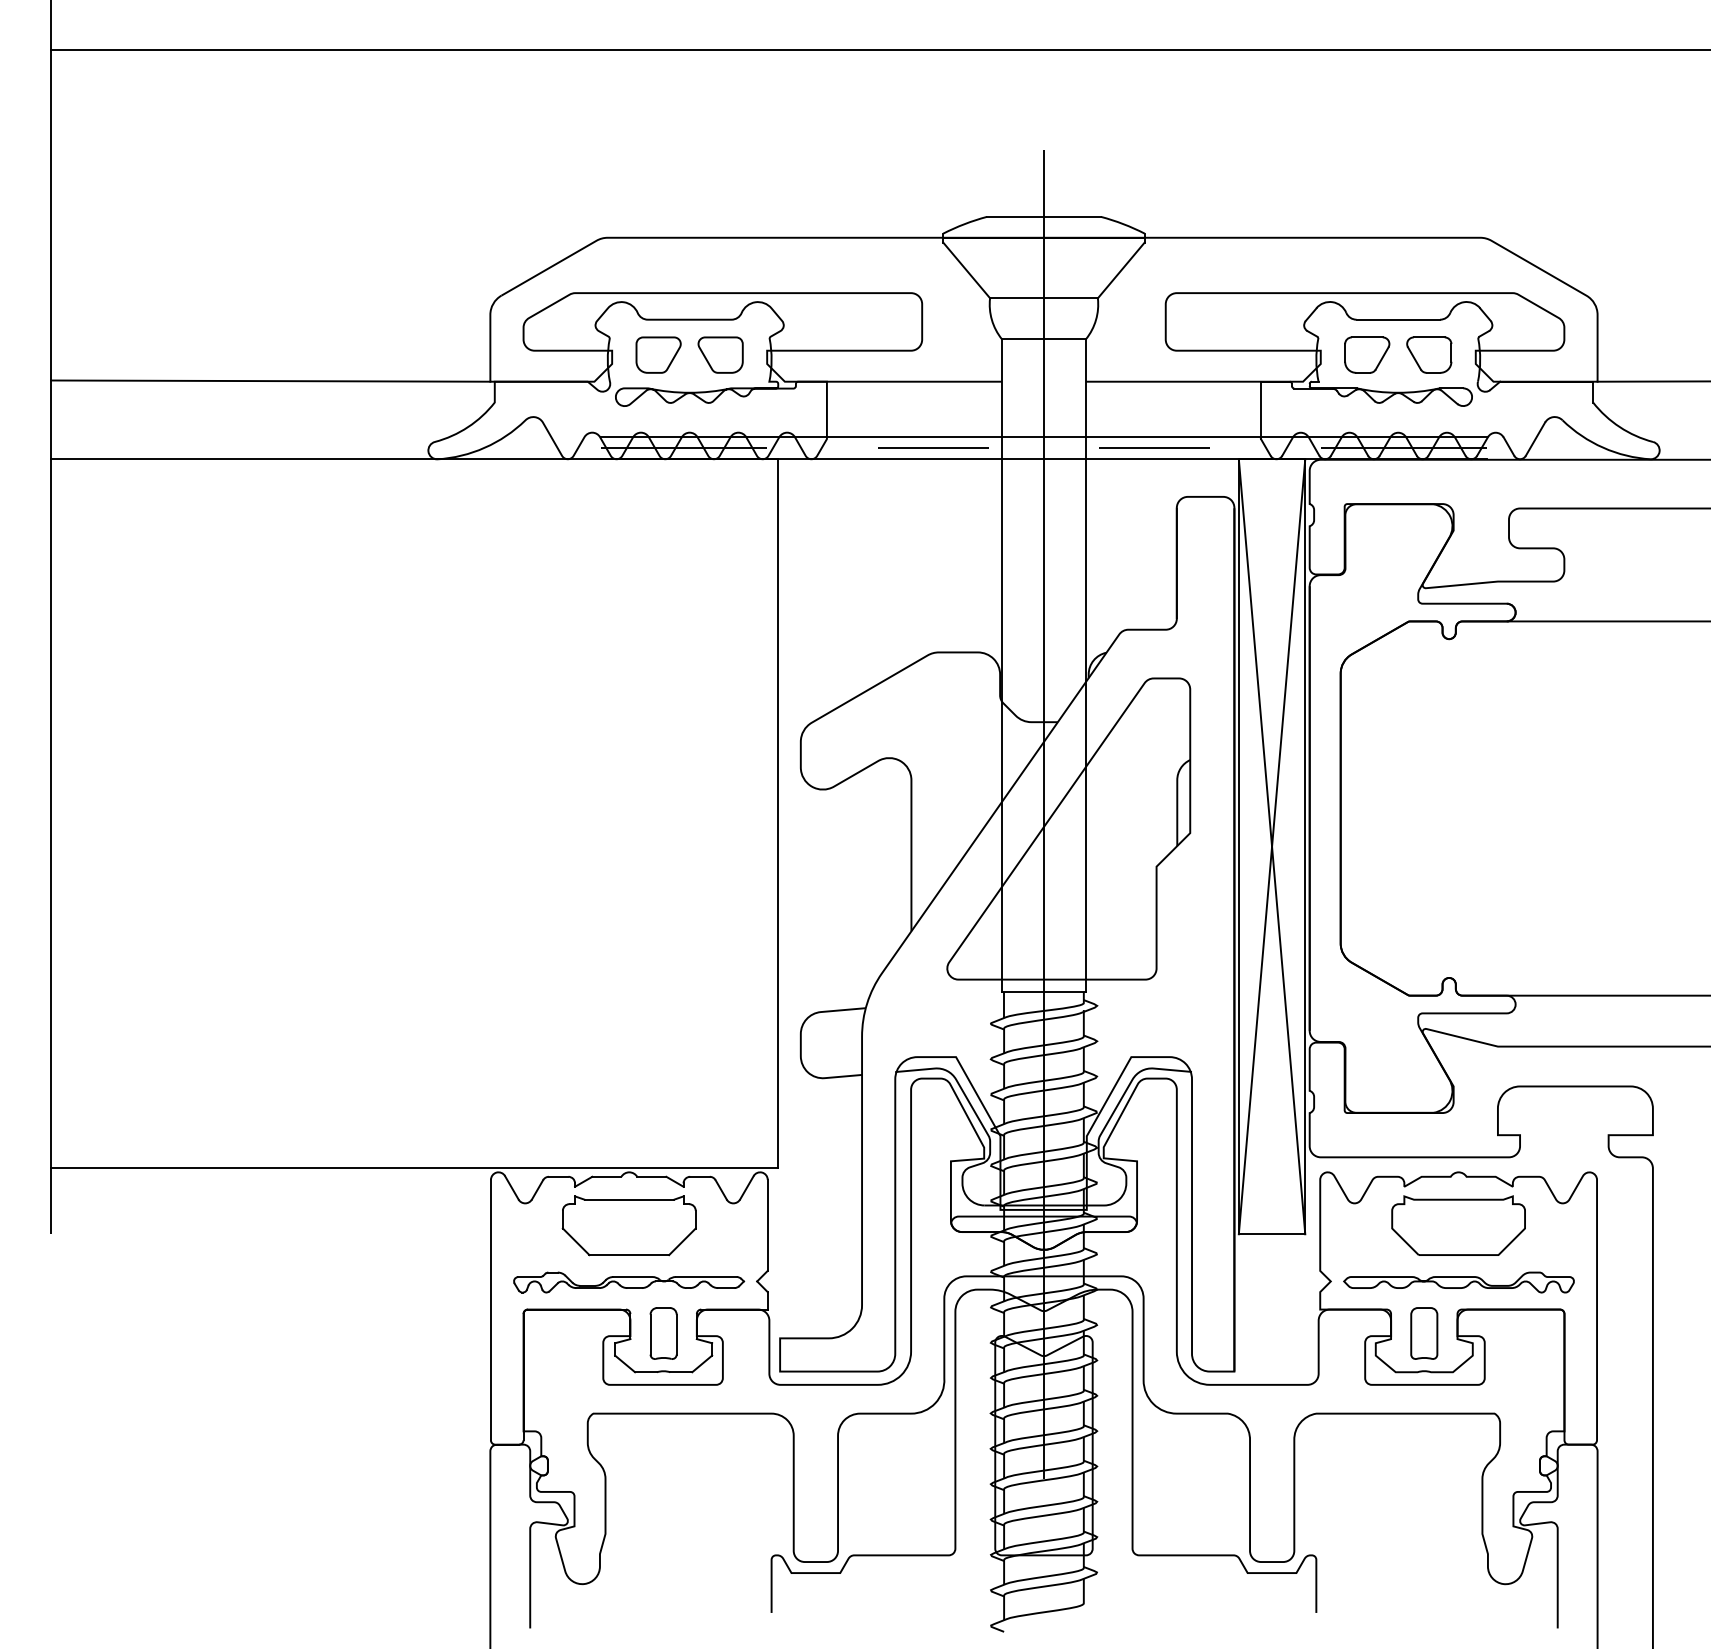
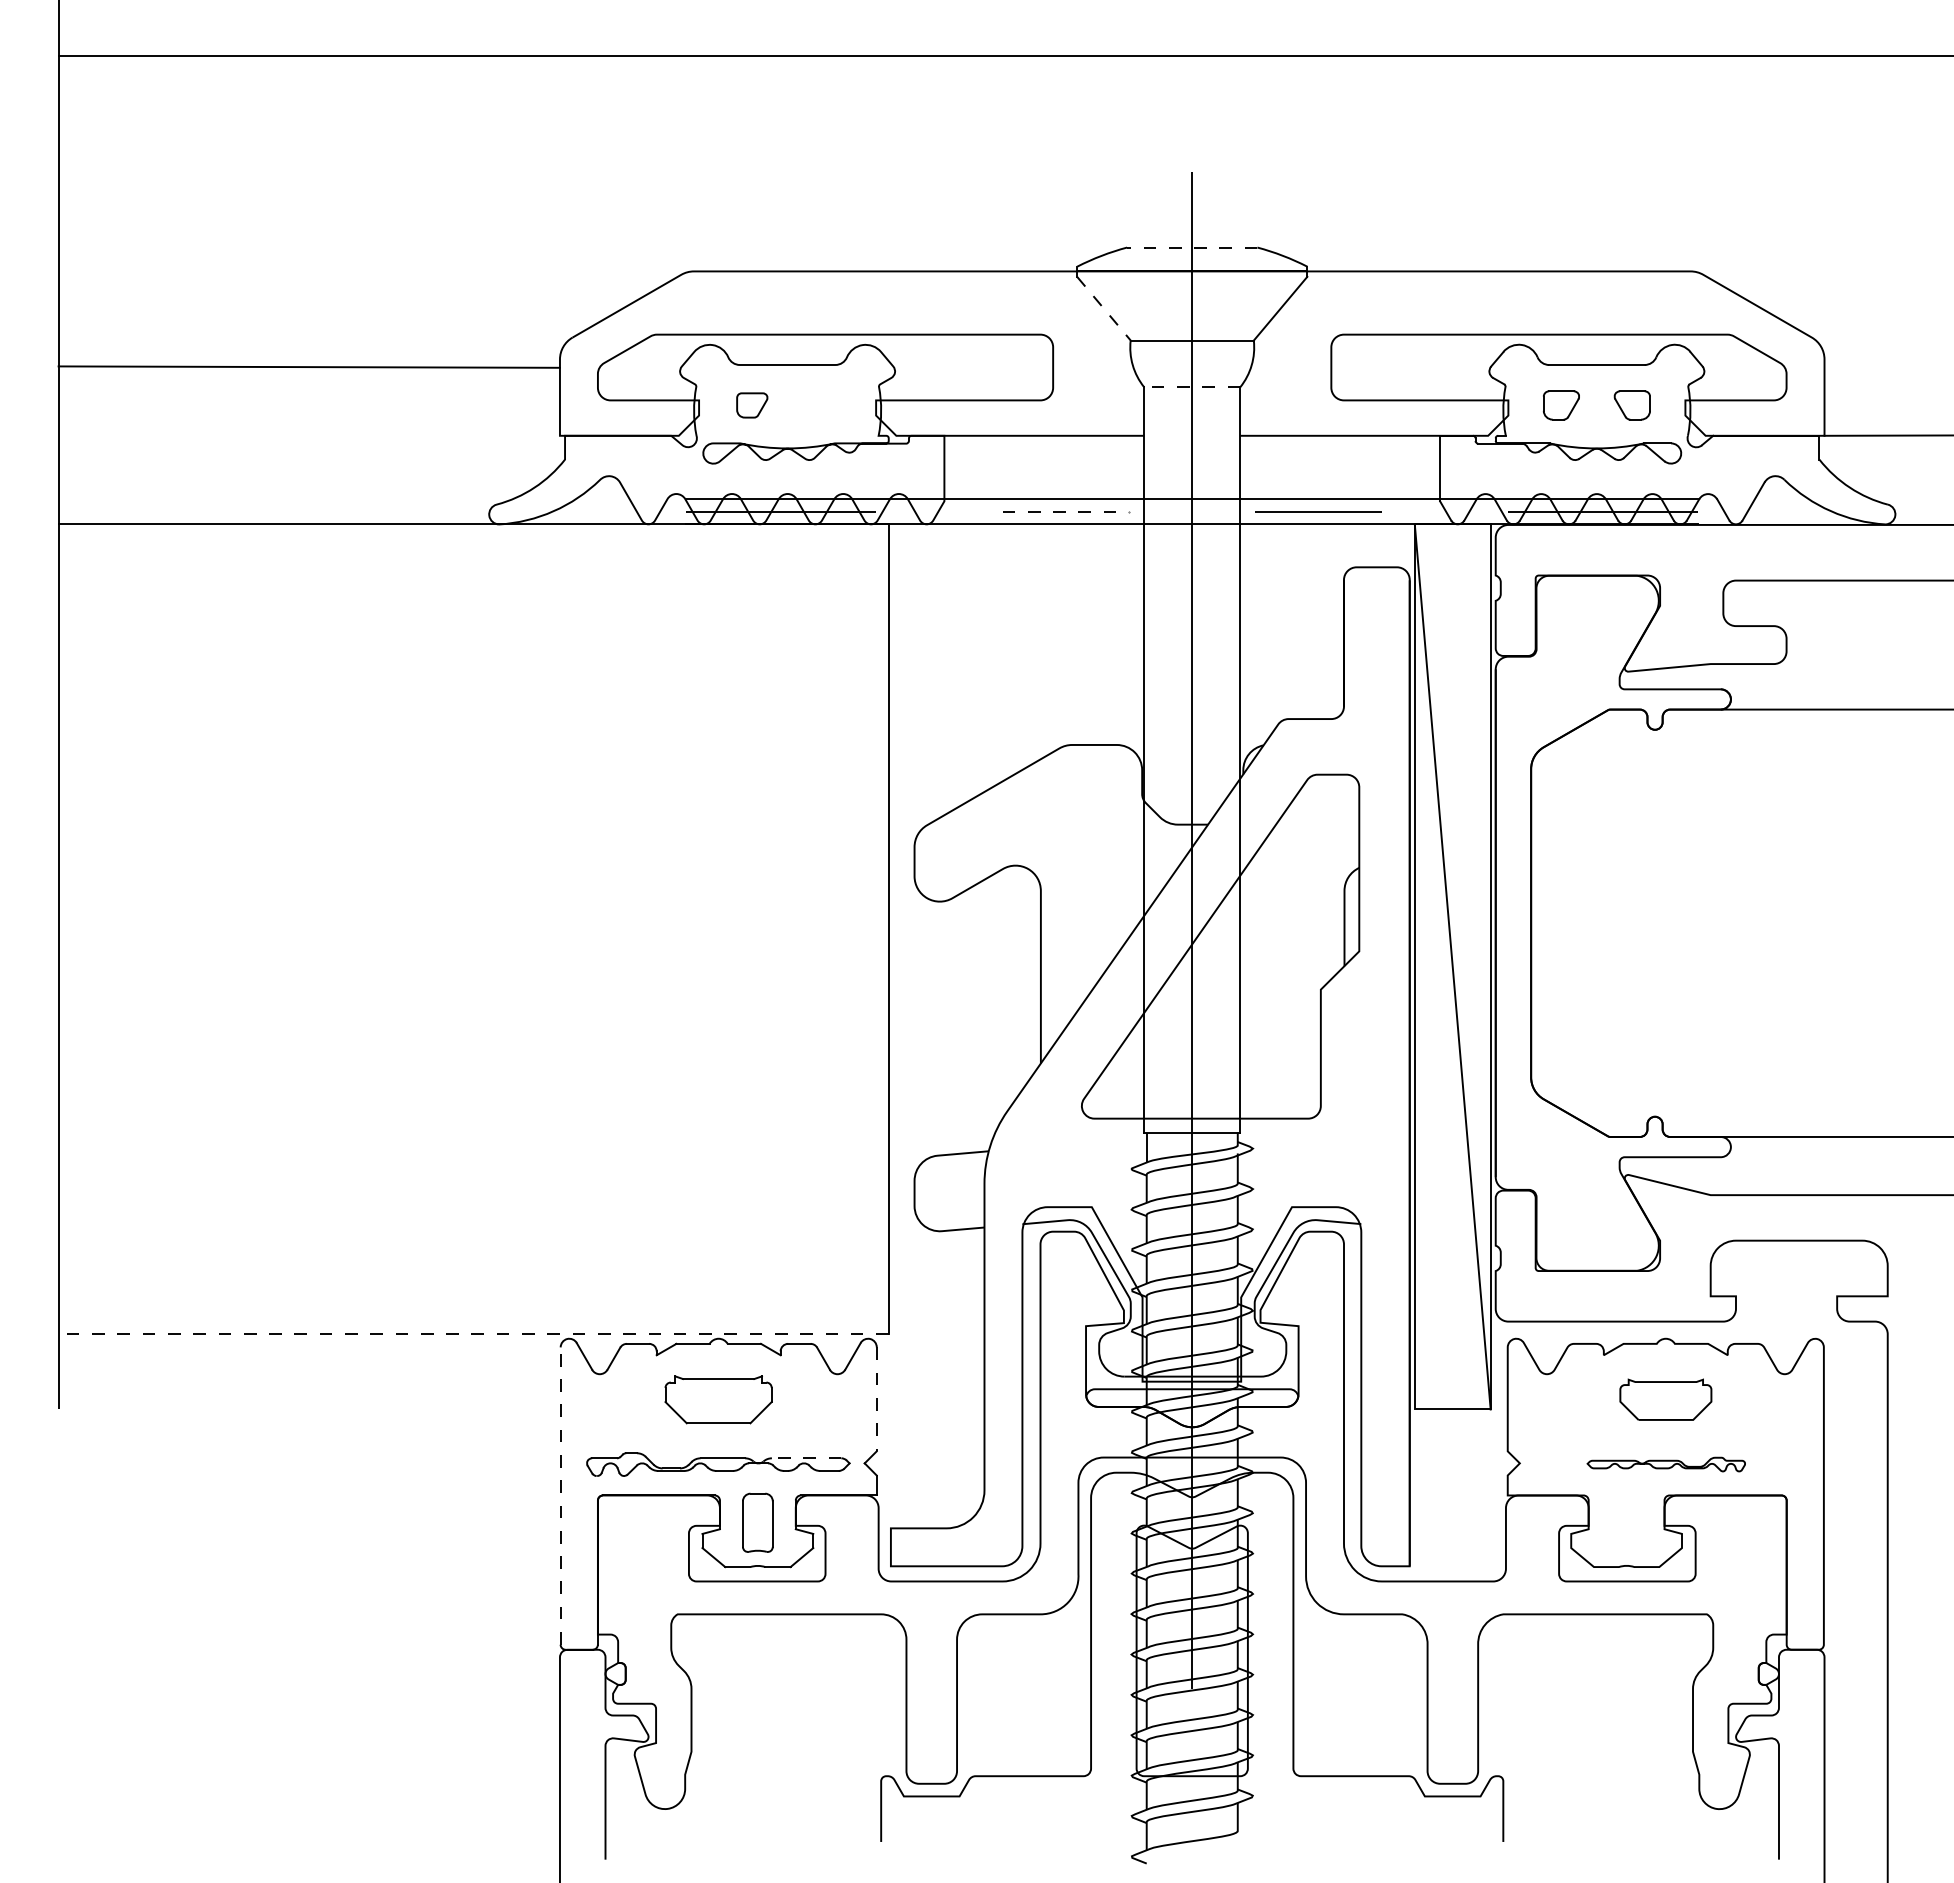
line: (1043, 216) -> (1191, 247), solid -> dashed
line: (966, 270) -> (1103, 308), solid -> dashed
line: (1043, 339) -> (1191, 387), solid -> dashed
part: (658, 355) -> (752, 405), size x0.6
part: (720, 355) -> (822, 405), removed
part: (1367, 355) -> (1561, 405), size x0.7
part: (1429, 355) -> (1632, 405), size x0.7
line: (270, 380) -> (308, 366), moved
line: (933, 447) -> (1066, 511), solid -> dashed
line: (1271, 846) -> (1452, 966), removed
line: (414, 1167) -> (473, 1333), solid -> dashed
part: (629, 1225) -> (718, 1399), size x0.7
line: (767, 1225) -> (876, 1399), solid -> dashed
part: (1458, 1225) -> (1665, 1399), size x0.6
line: (706, 1277) -> (806, 1458), solid -> dashed
part: (1459, 1282) -> (1666, 1464), size x0.6
line: (490, 1310) -> (560, 1496), solid -> dashed
part: (1424, 1333) -> (1626, 1522), removed

